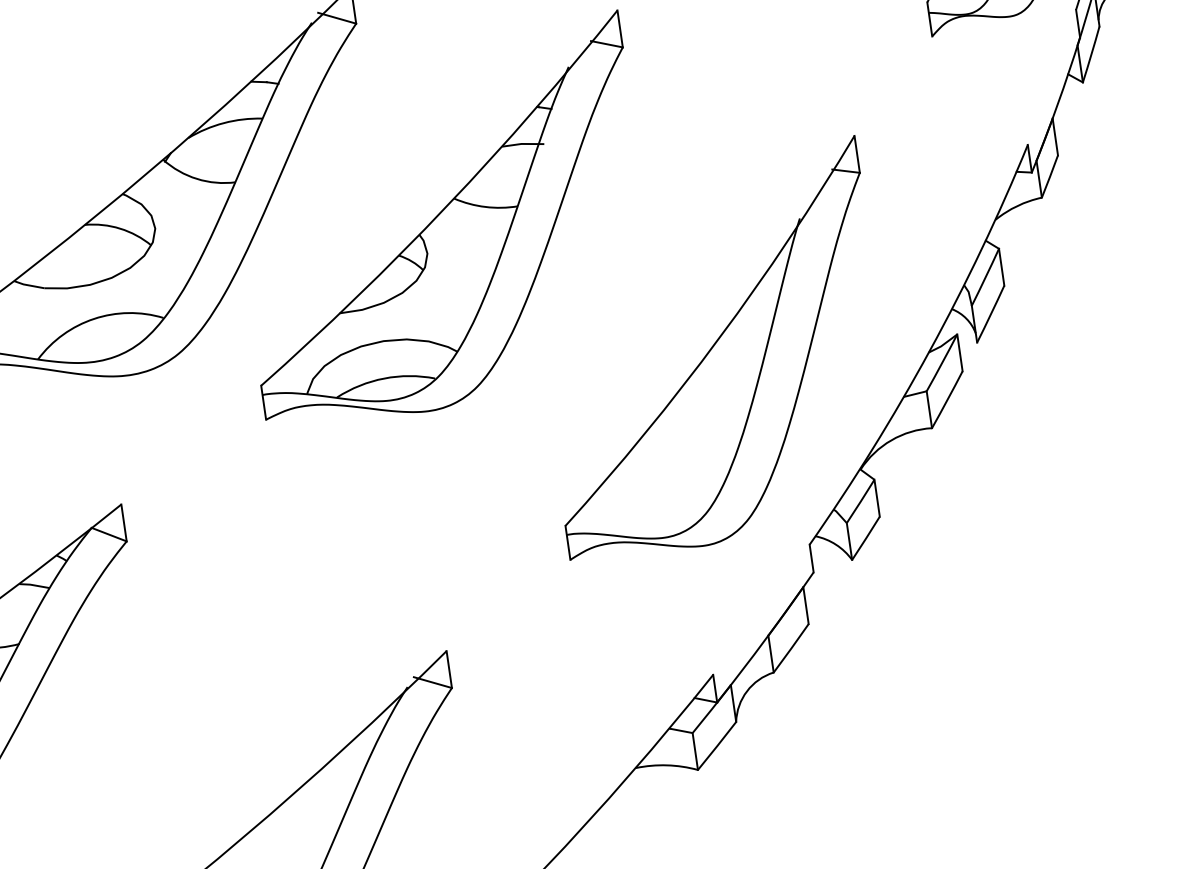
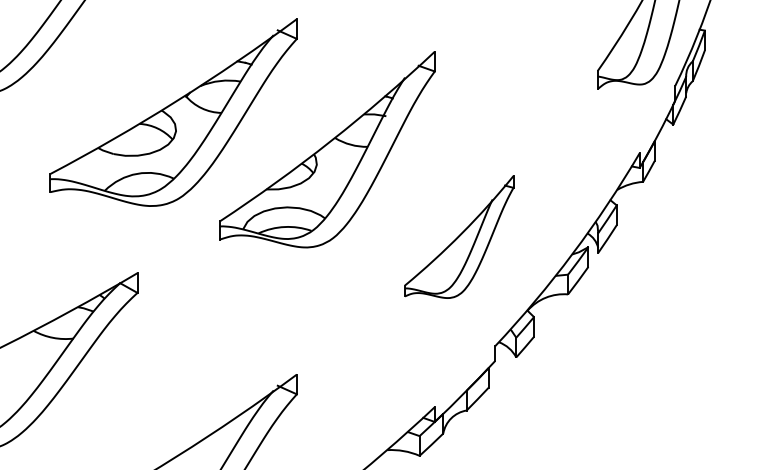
part: (713, 349) -> (459, 236), size x0.6

